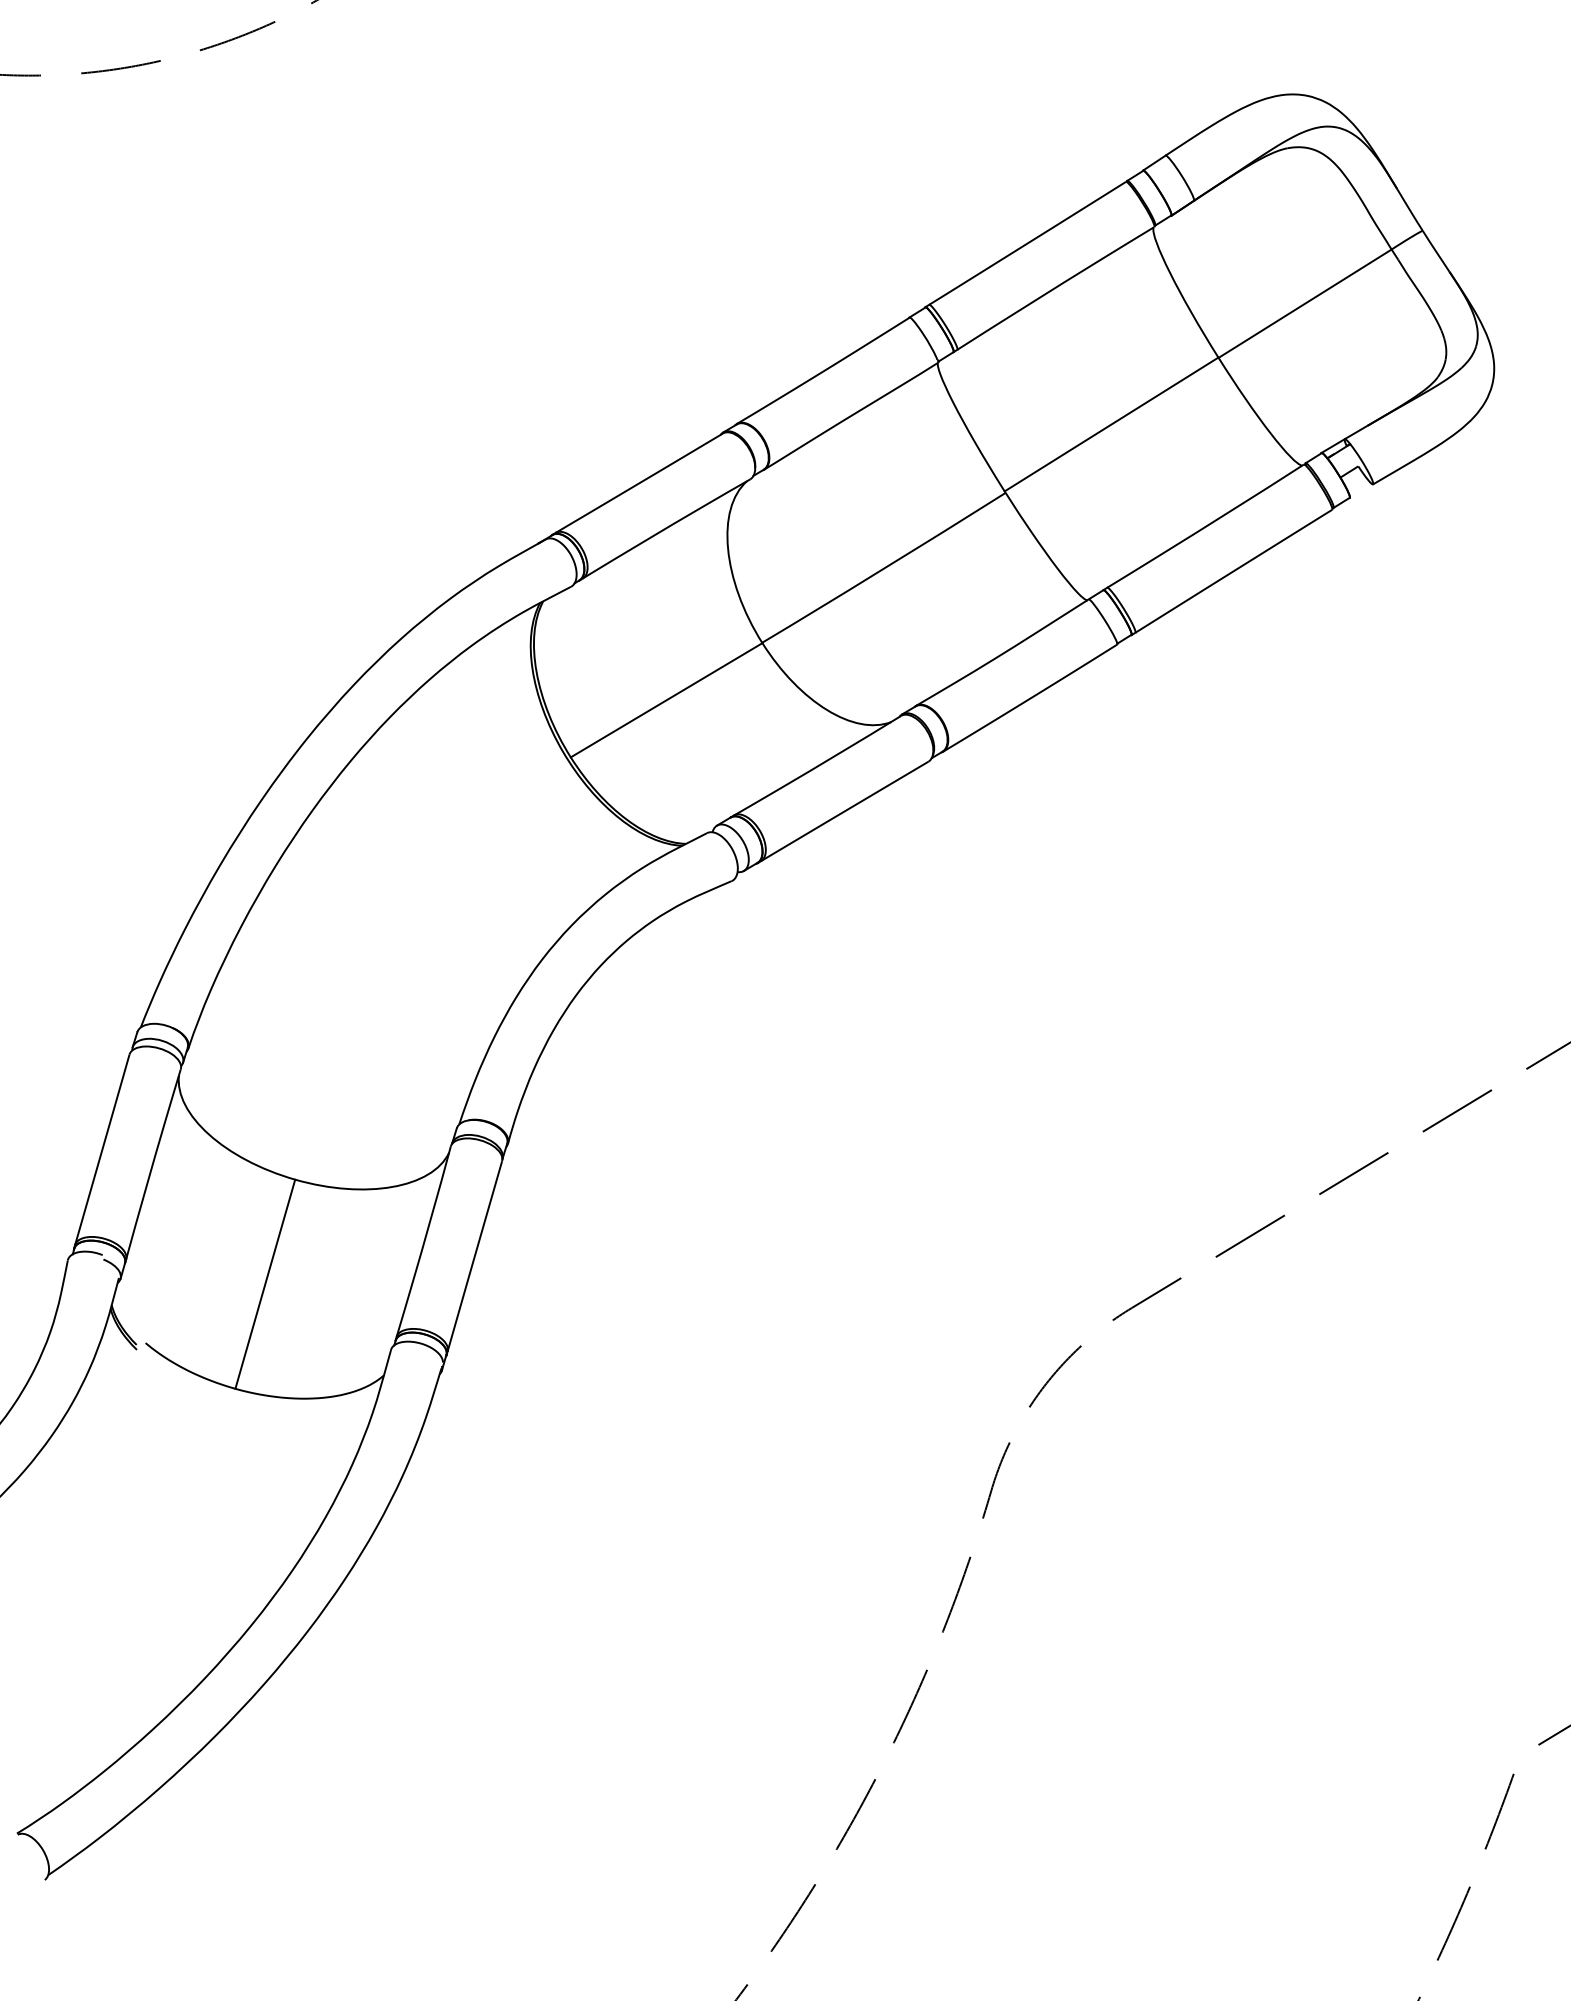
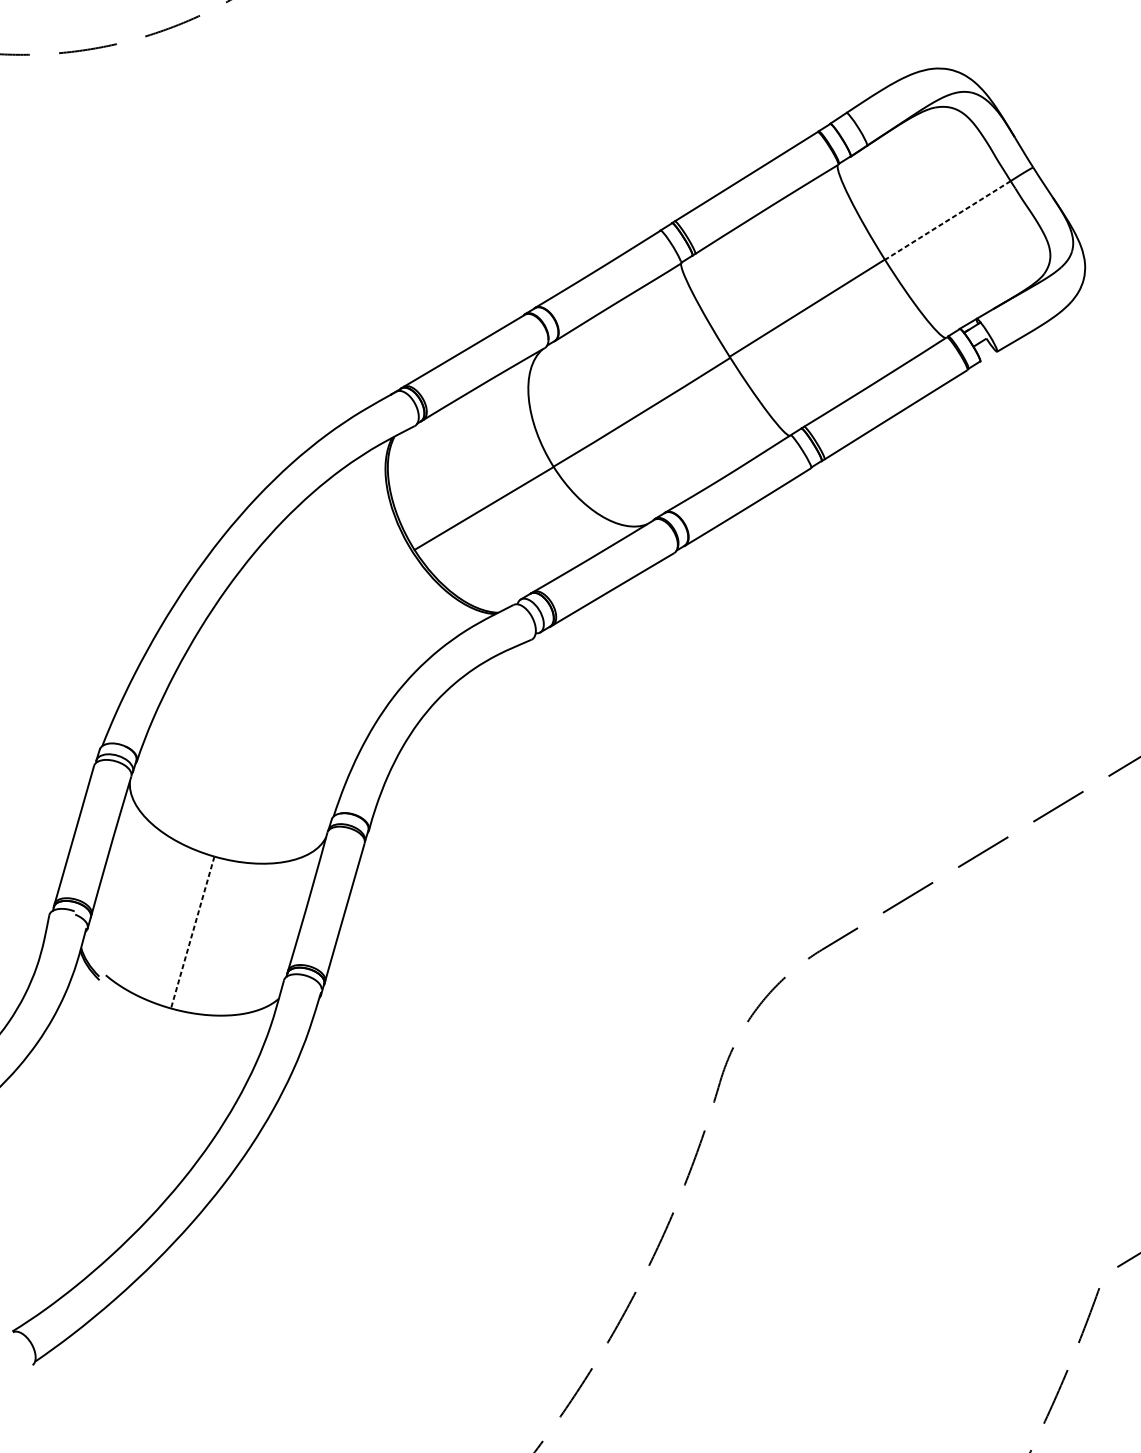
line: (1304, 303) -> (947, 220), solid -> dashed
line: (265, 1284) -> (192, 932), solid -> dashed

